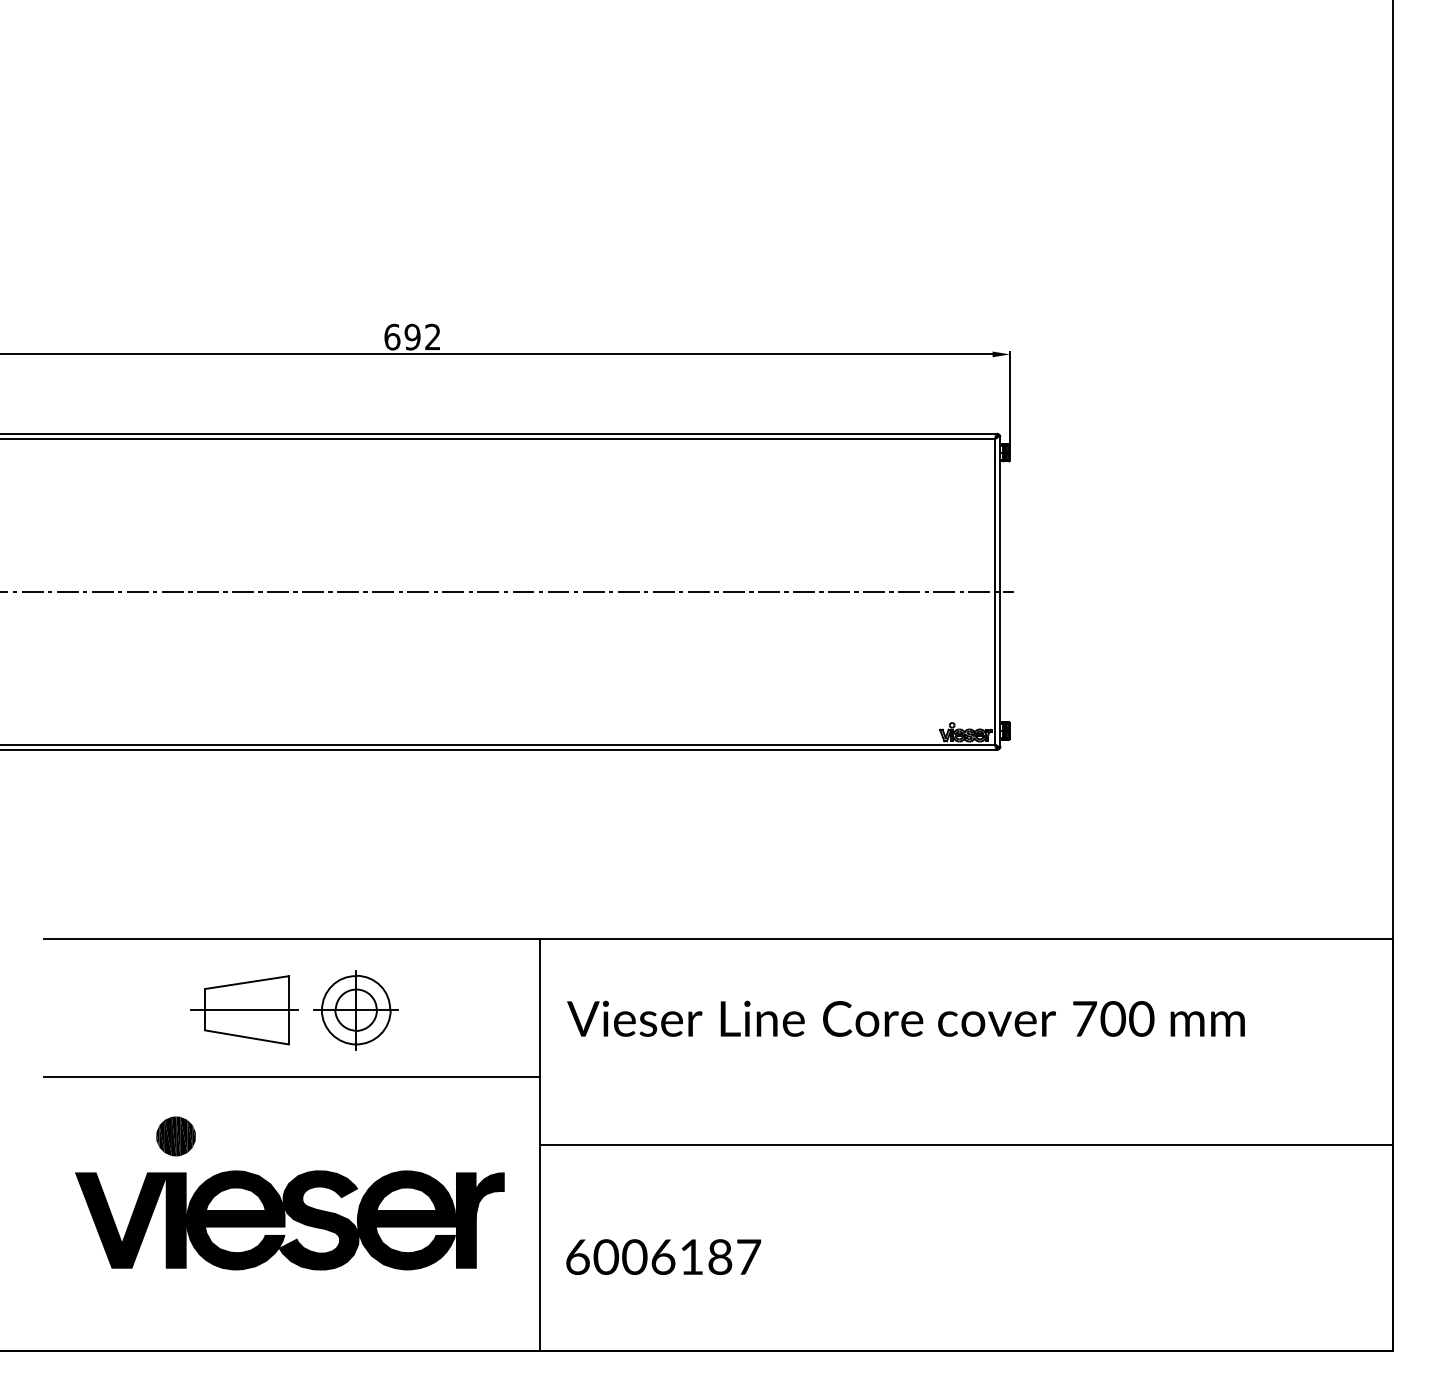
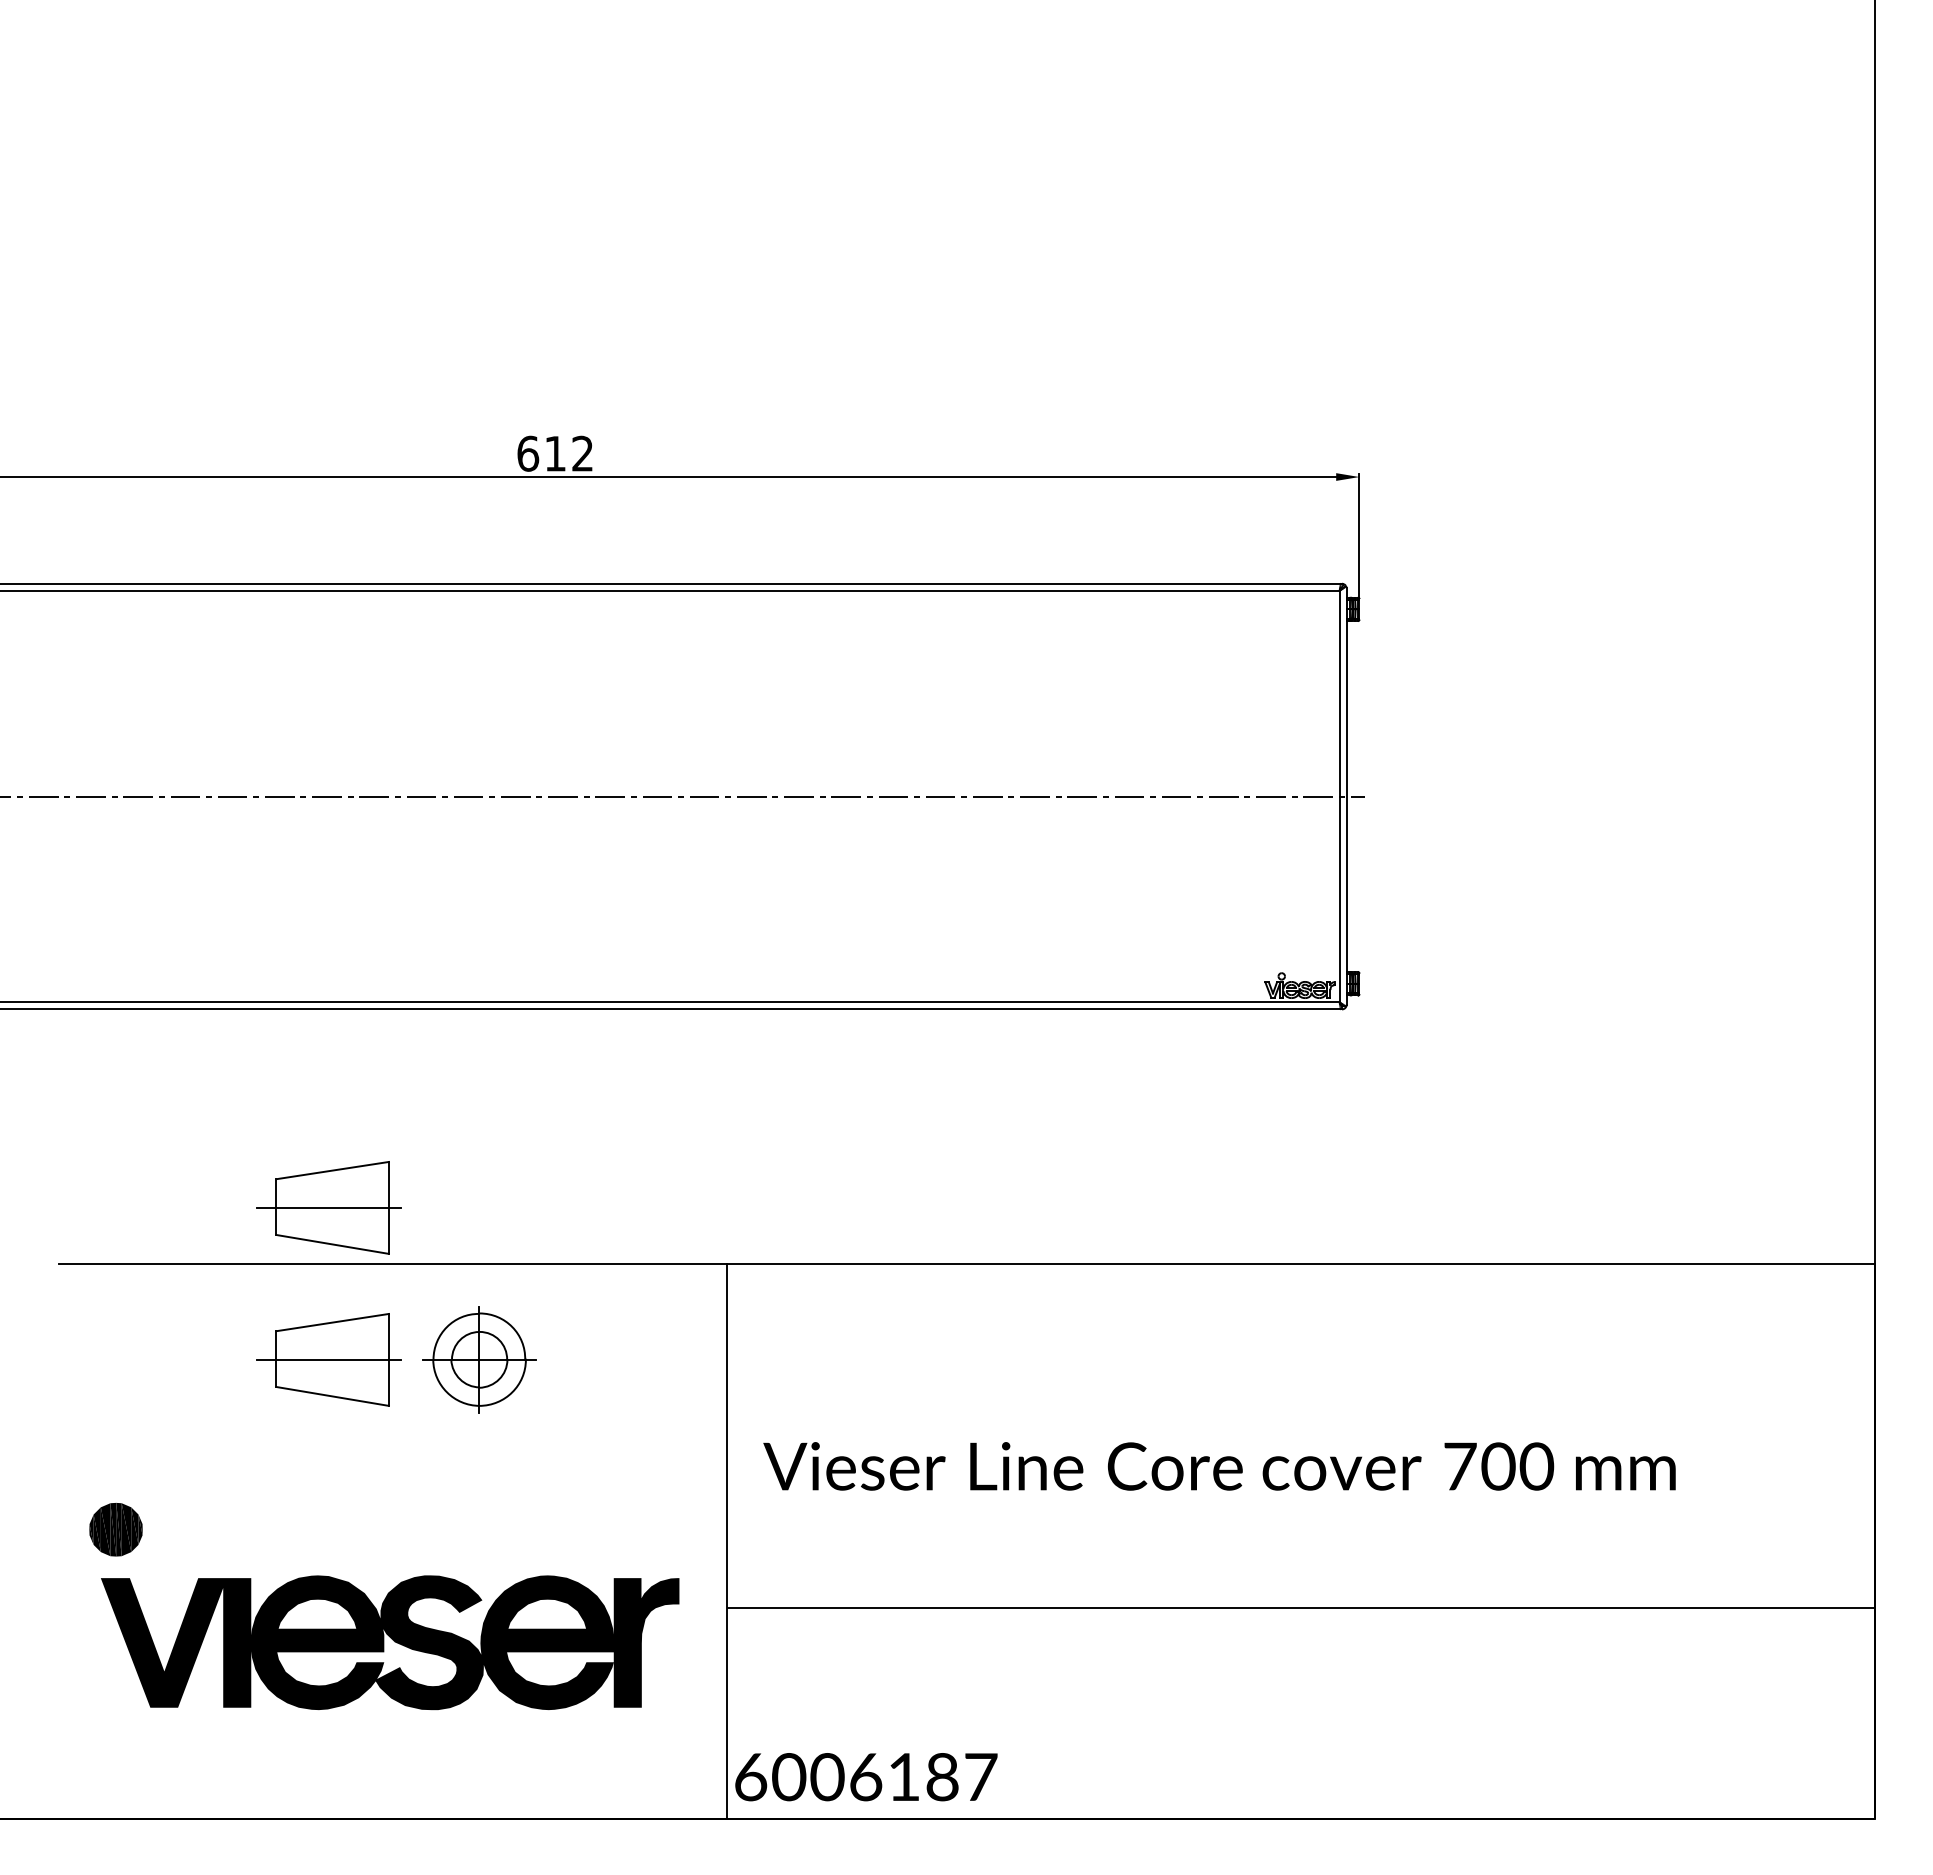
text: (412, 336) -> (555, 453), 692 -> 612
part: (244, 897) -> (328, 1207), added
text: (905, 1018) -> (1219, 1466), moved
line: (291, 1077) -> (392, 1450), removed
part: (175, 1136) -> (115, 1529), moved
line: (966, 1145) -> (1301, 1608), moved
text: (663, 1257) -> (866, 1777), moved

